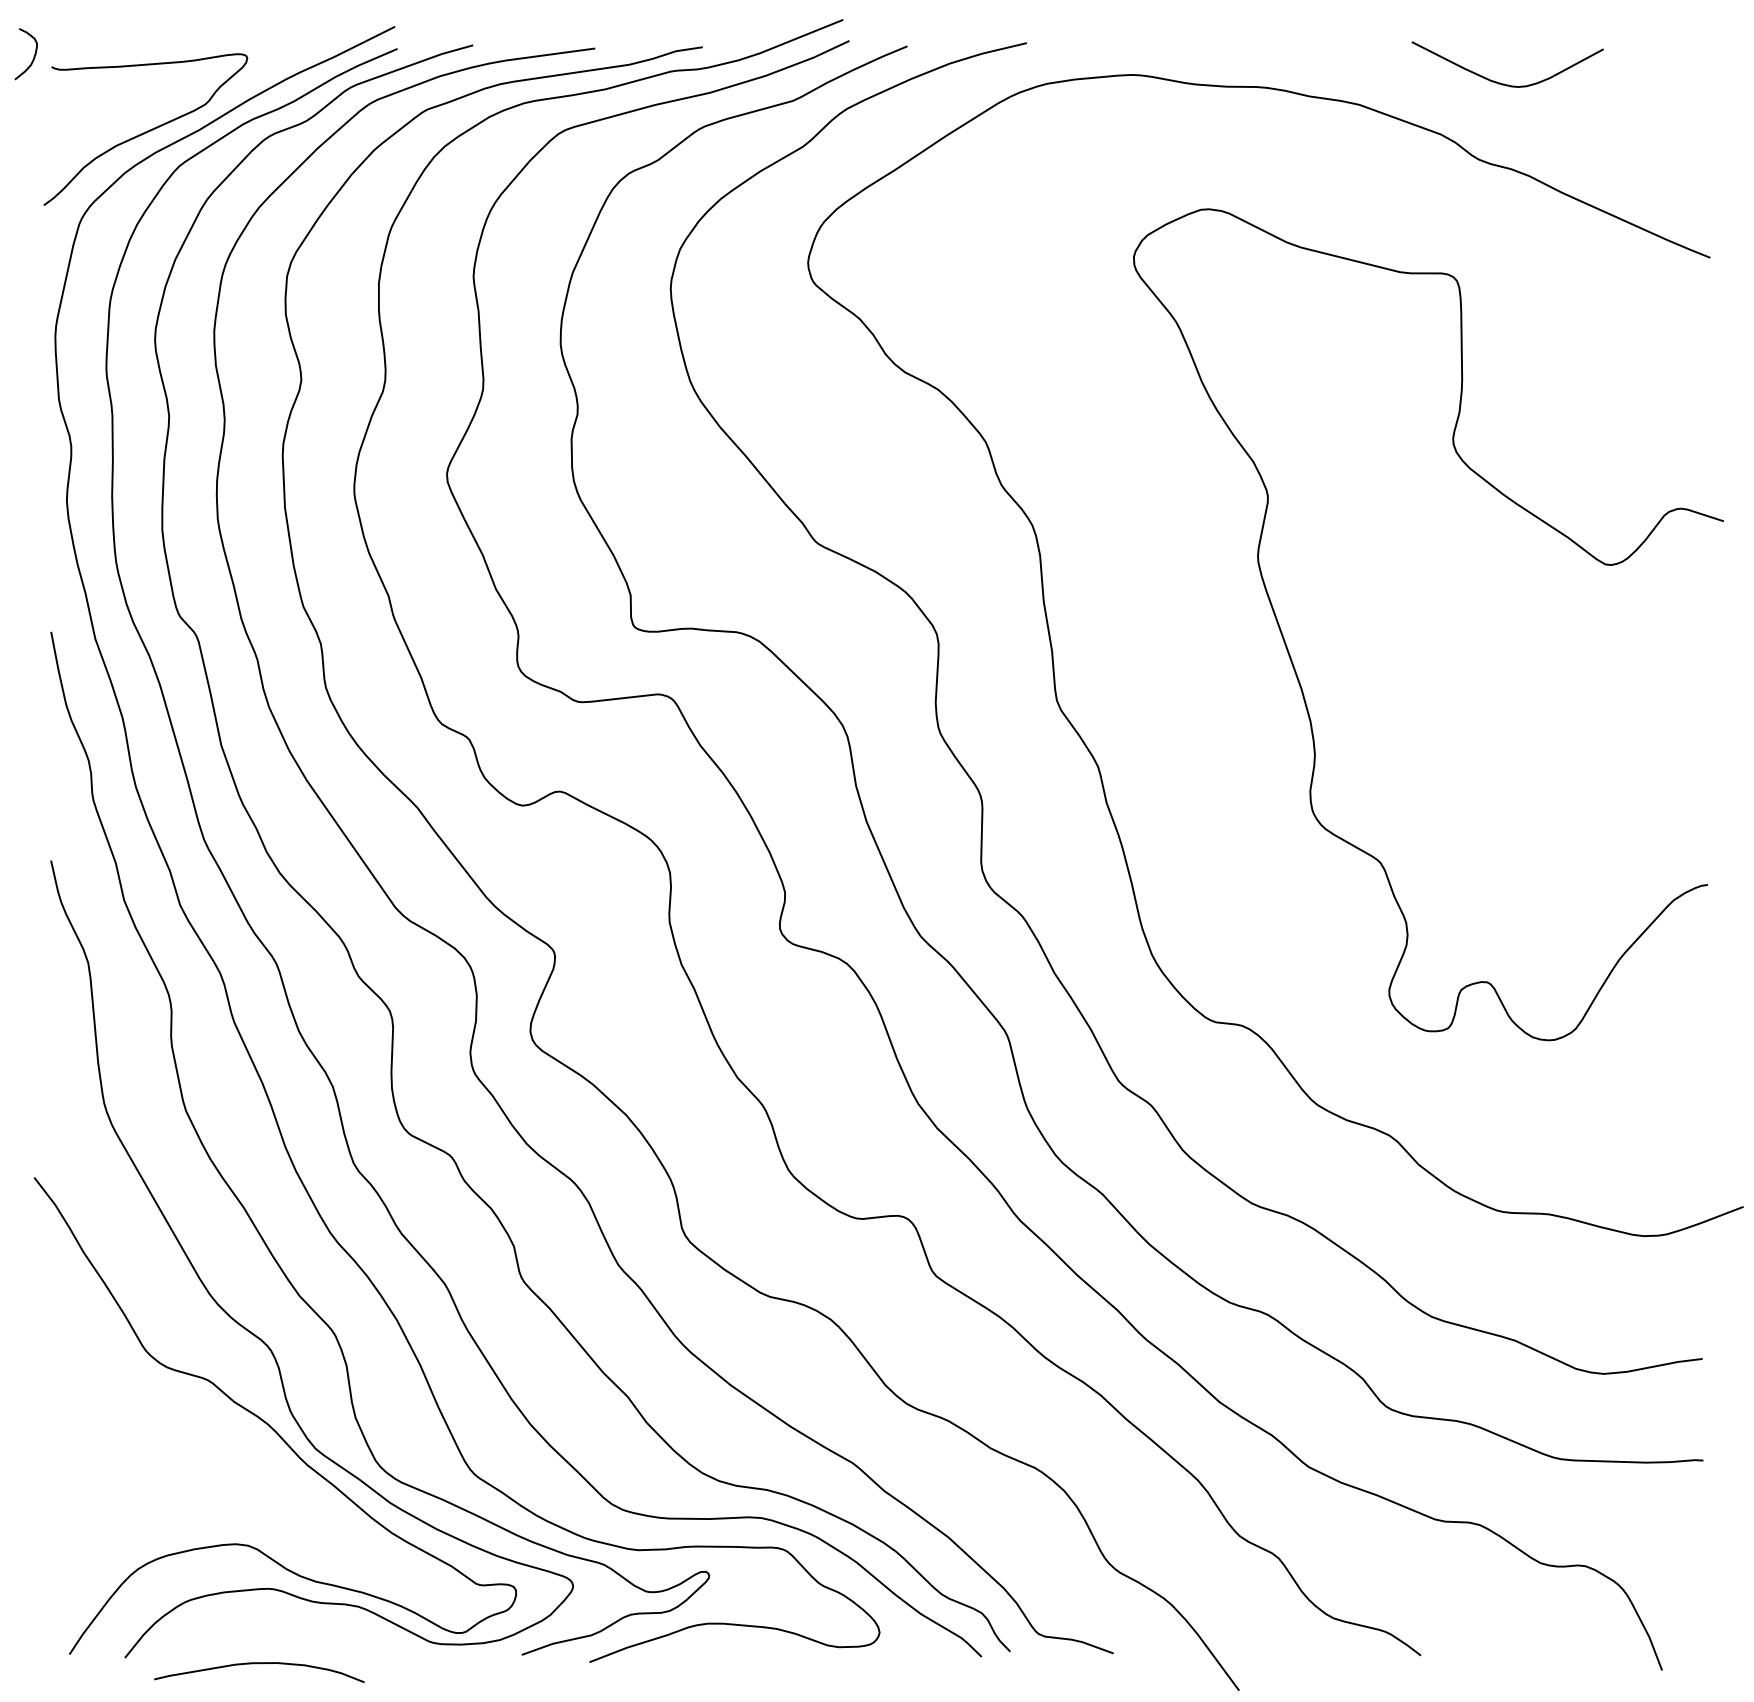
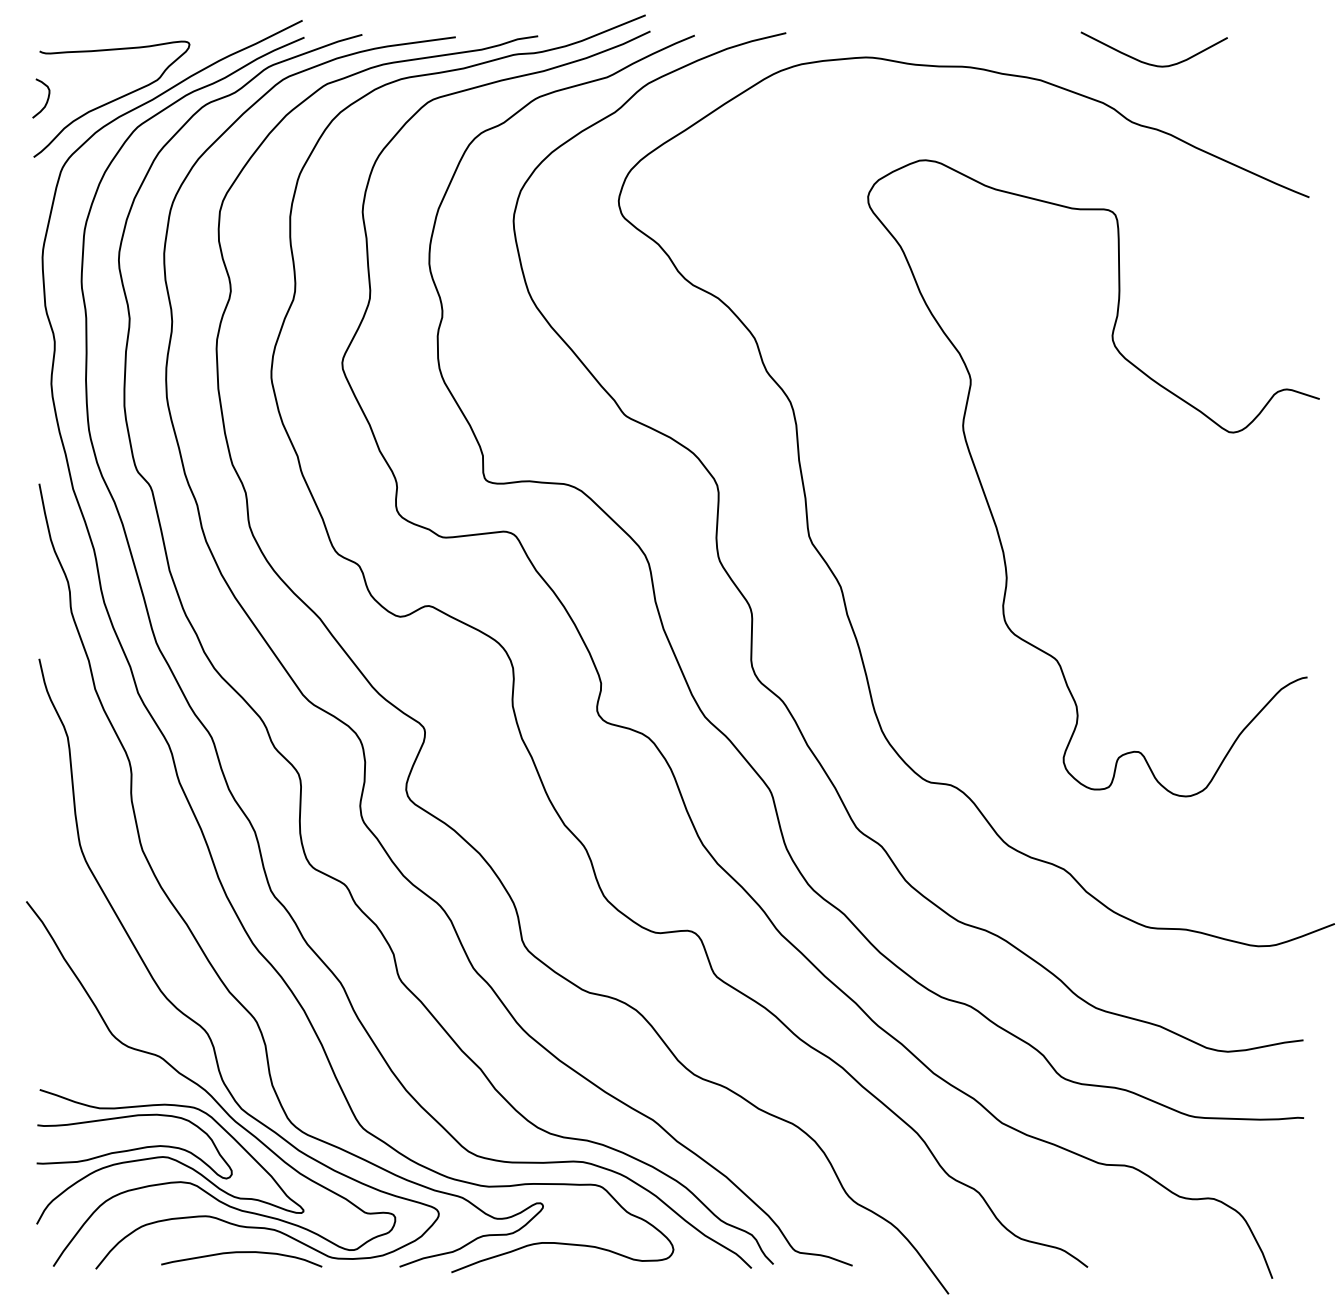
curve: (33, 56) -> (46, 100), moved
part: (222, 1510) -> (170, 1156), added
curve: (259, 1664) -> (241, 1253), moved

